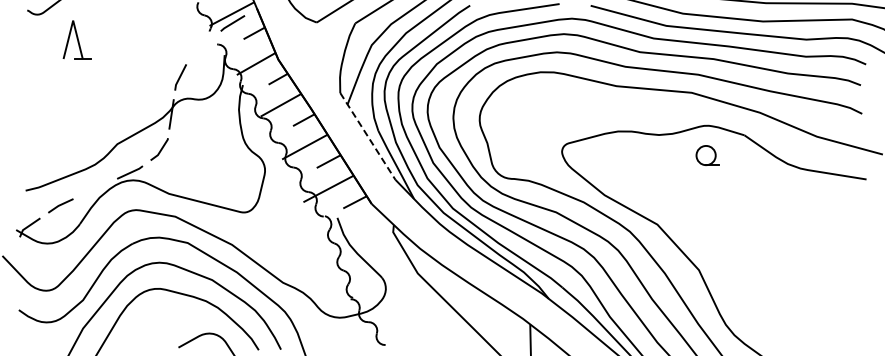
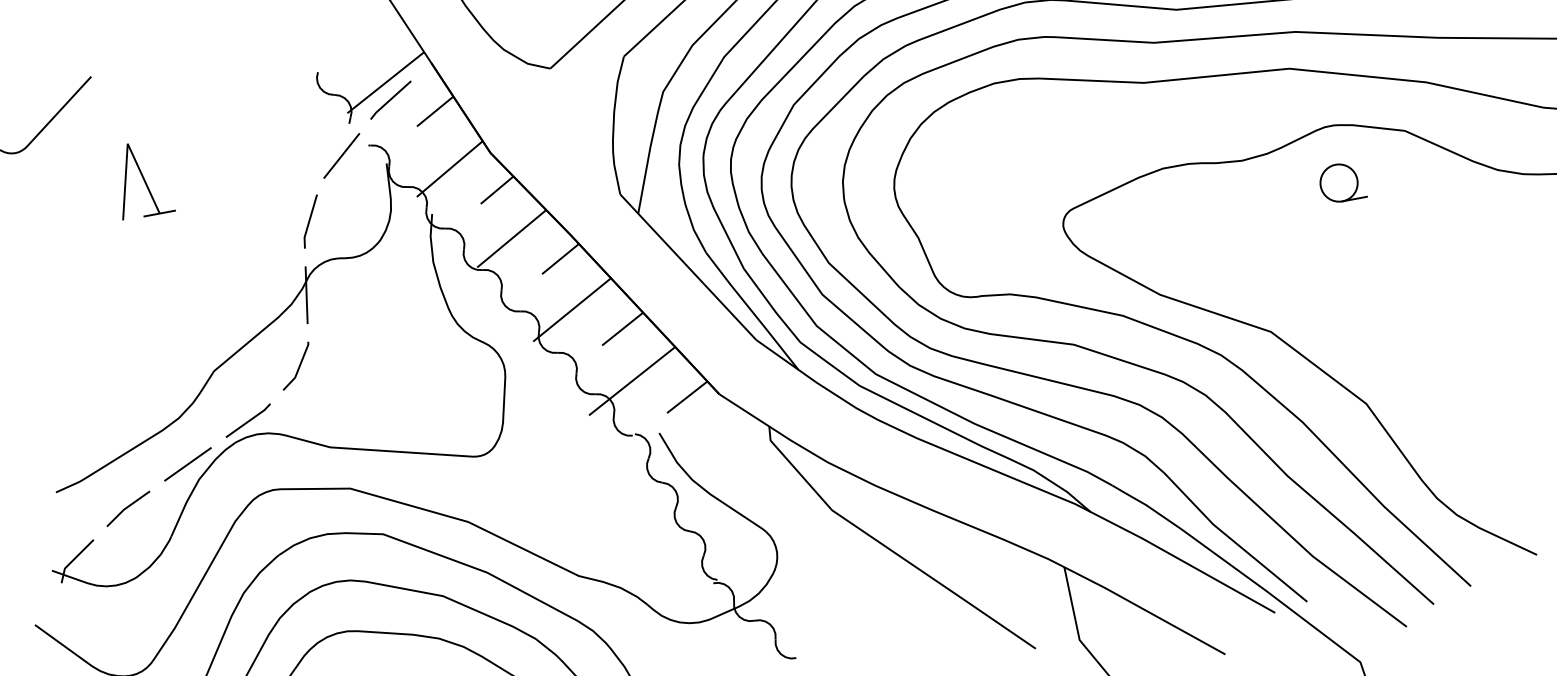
part: (76, 39) -> (140, 178), moved
line: (202, 46) -> (341, 154), added
line: (368, 136) -> (689, 267), dashed -> solid
line: (95, 188) -> (188, 463), added

